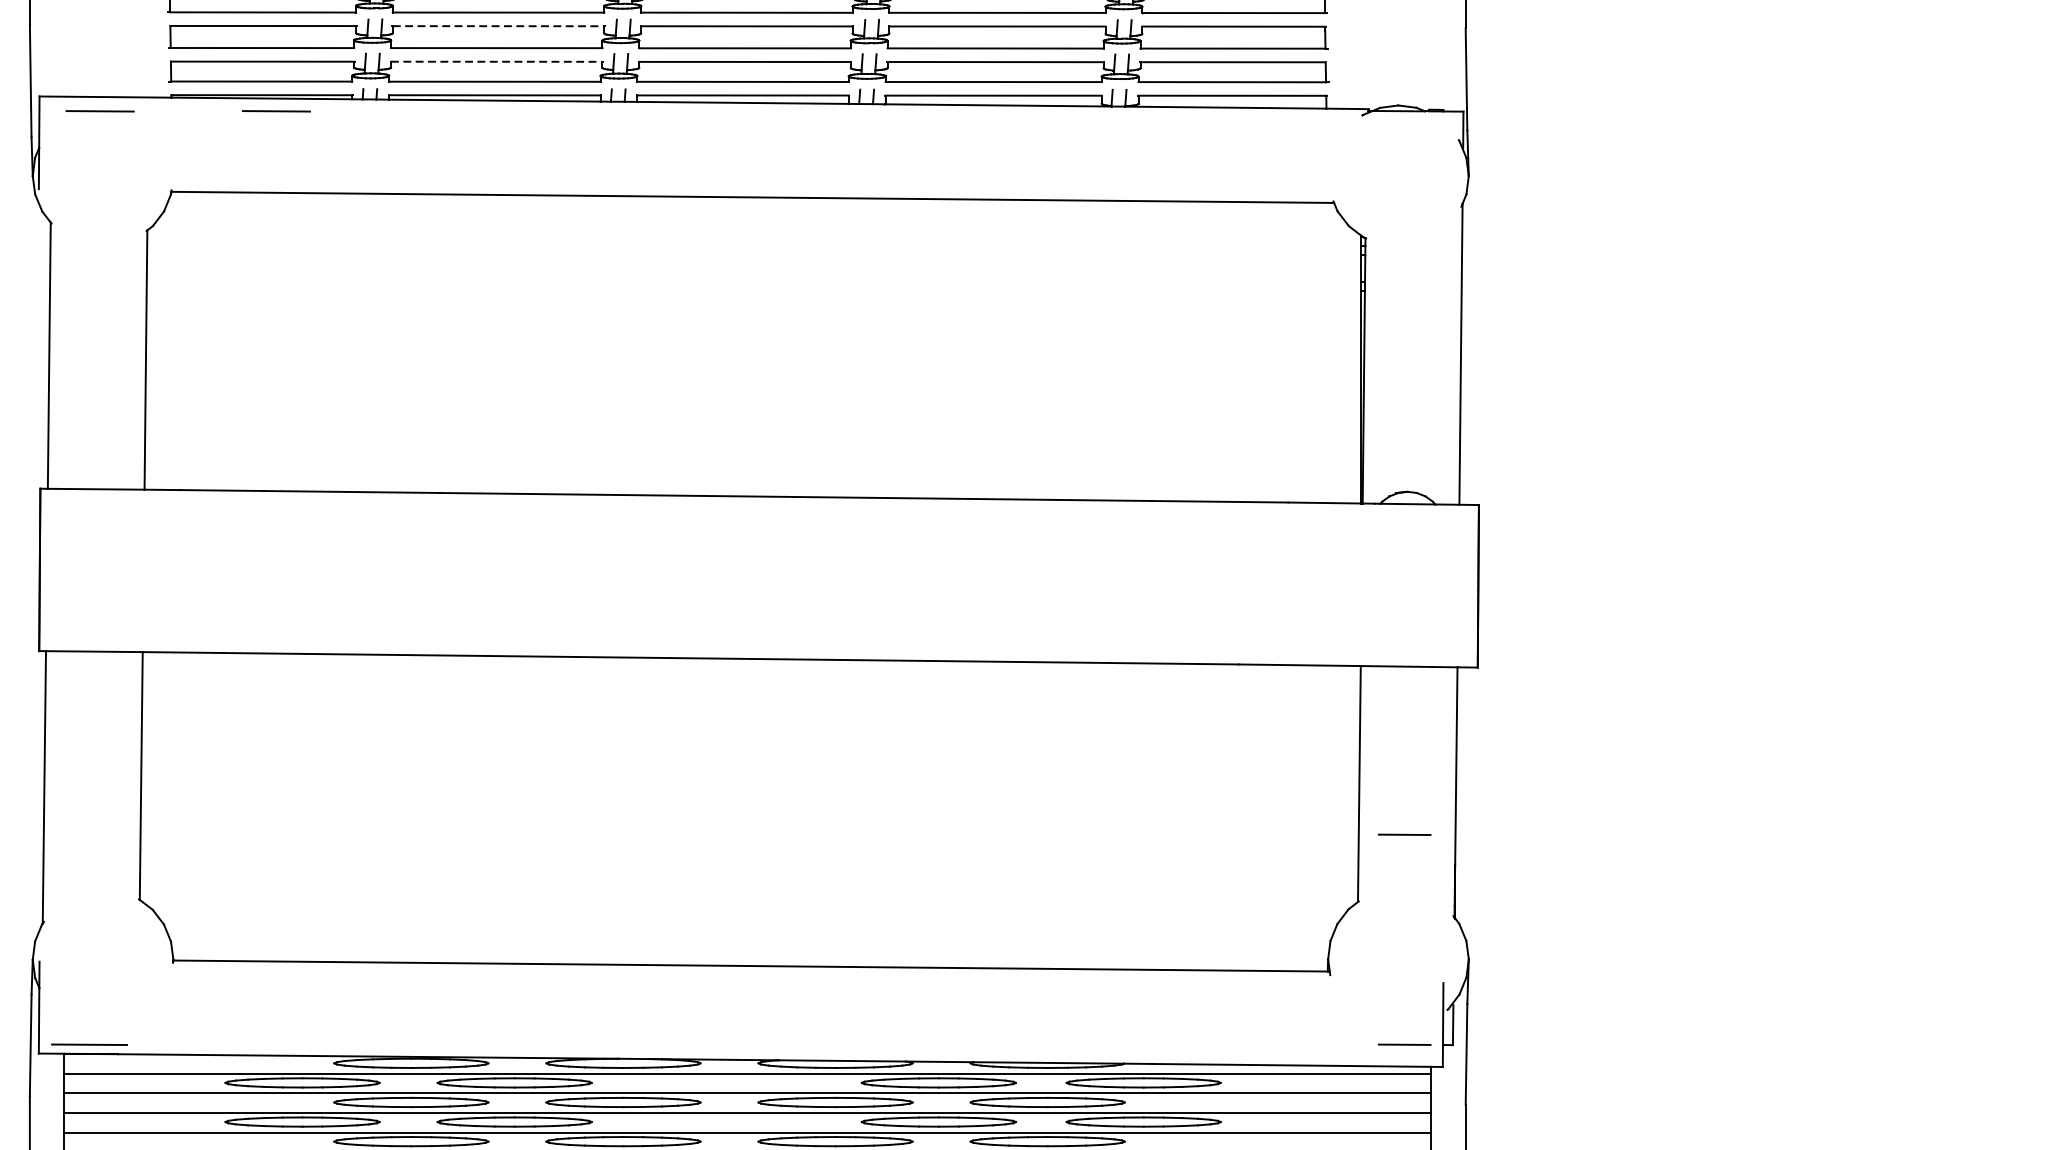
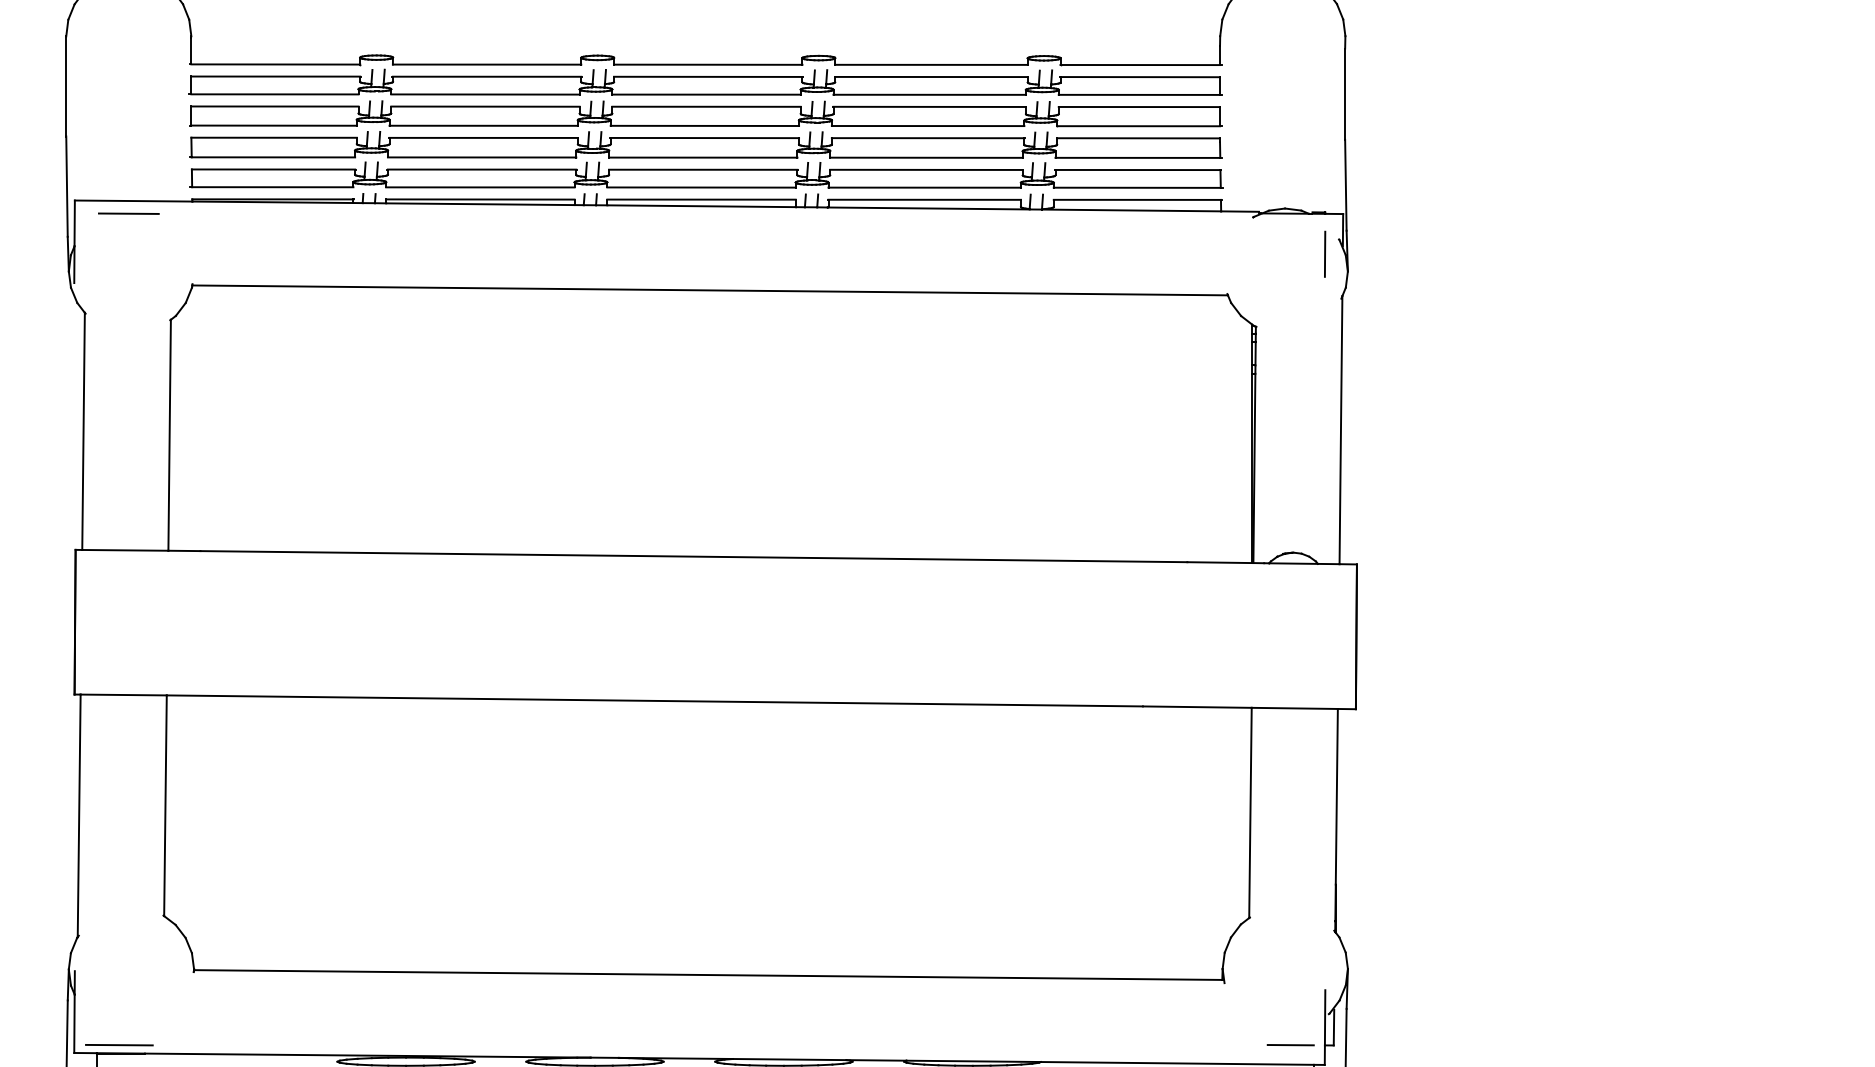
line: (499, 25) -> (484, 137), dashed -> solid
line: (497, 61) -> (482, 169), dashed -> solid
line: (276, 111) -> (285, 213), removed
line: (1443, 155) -> (1325, 253), added
line: (1404, 835) -> (1290, 858), removed

